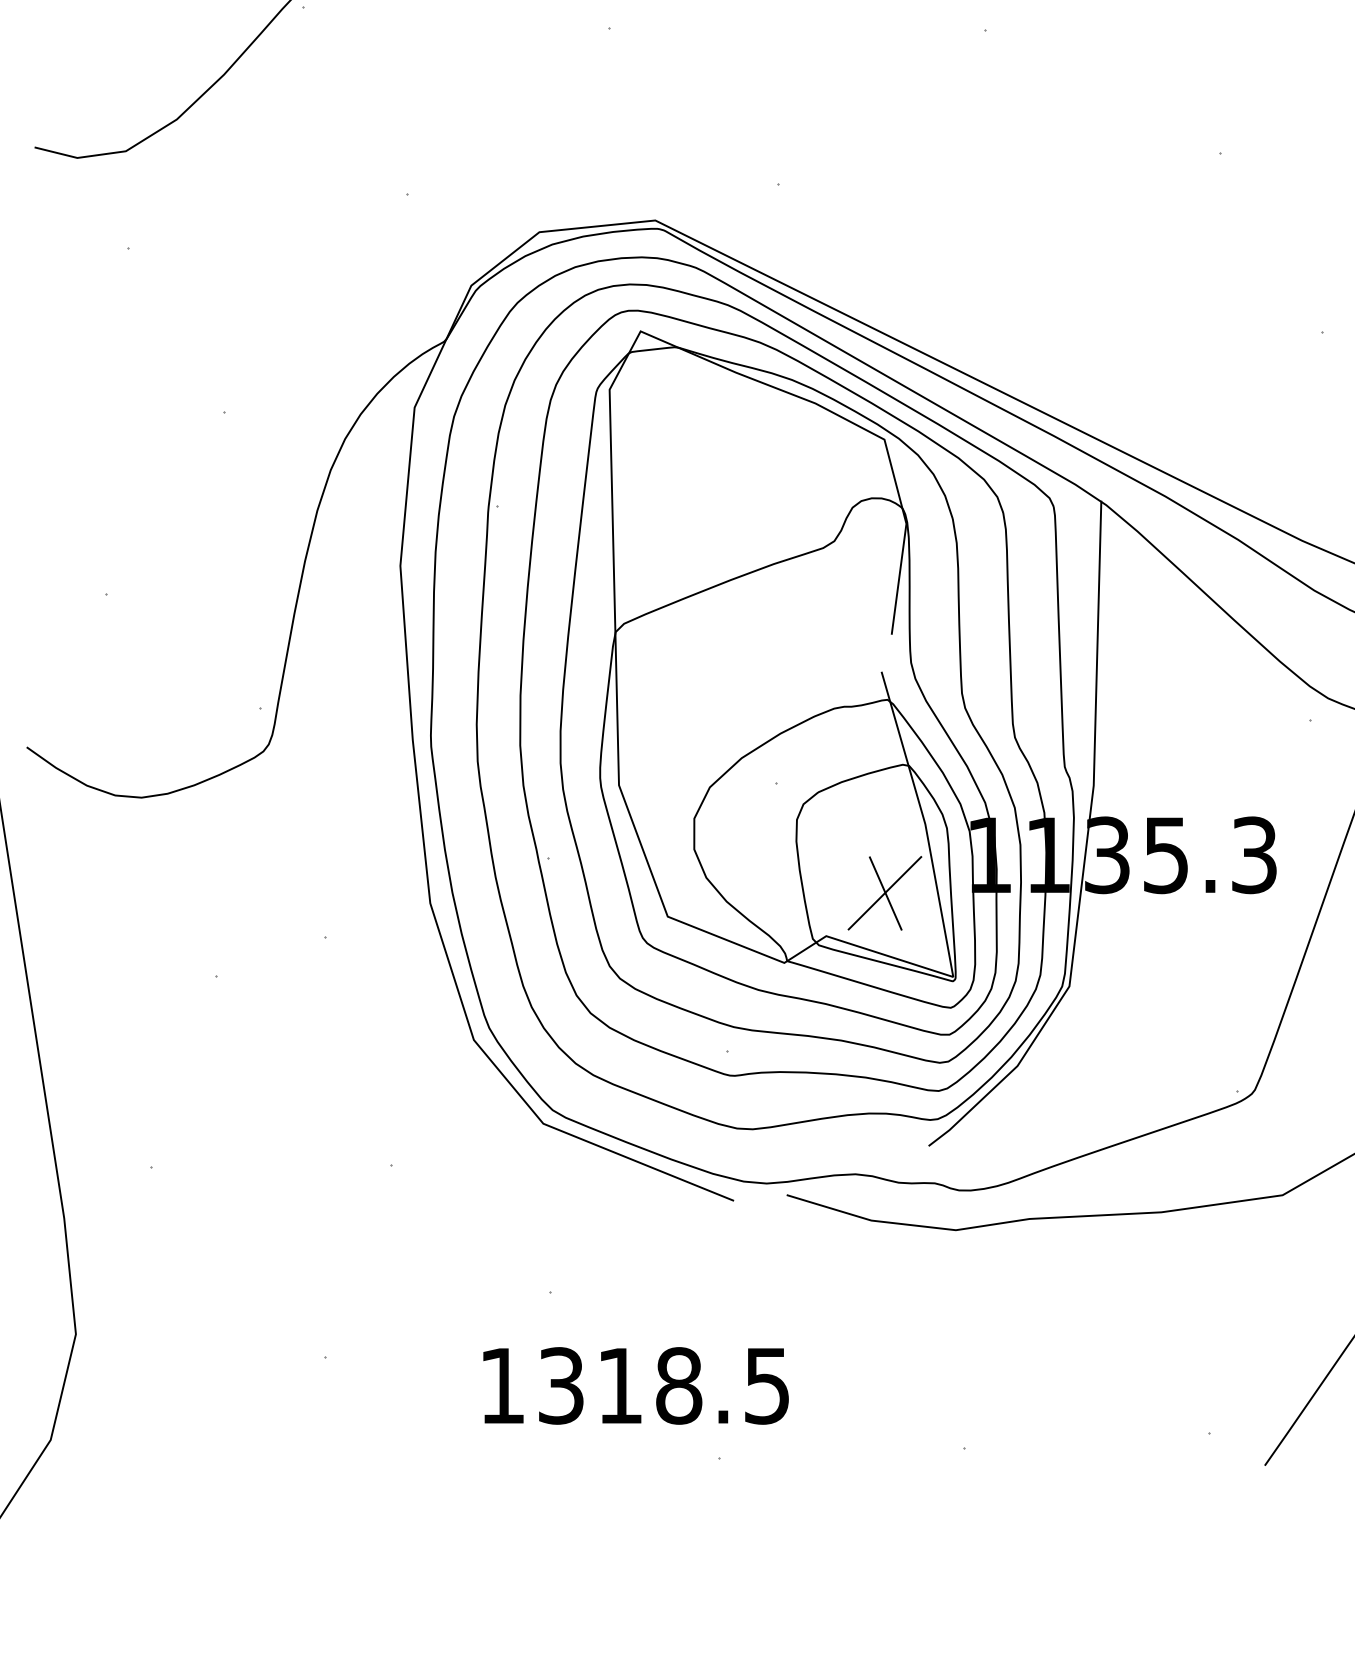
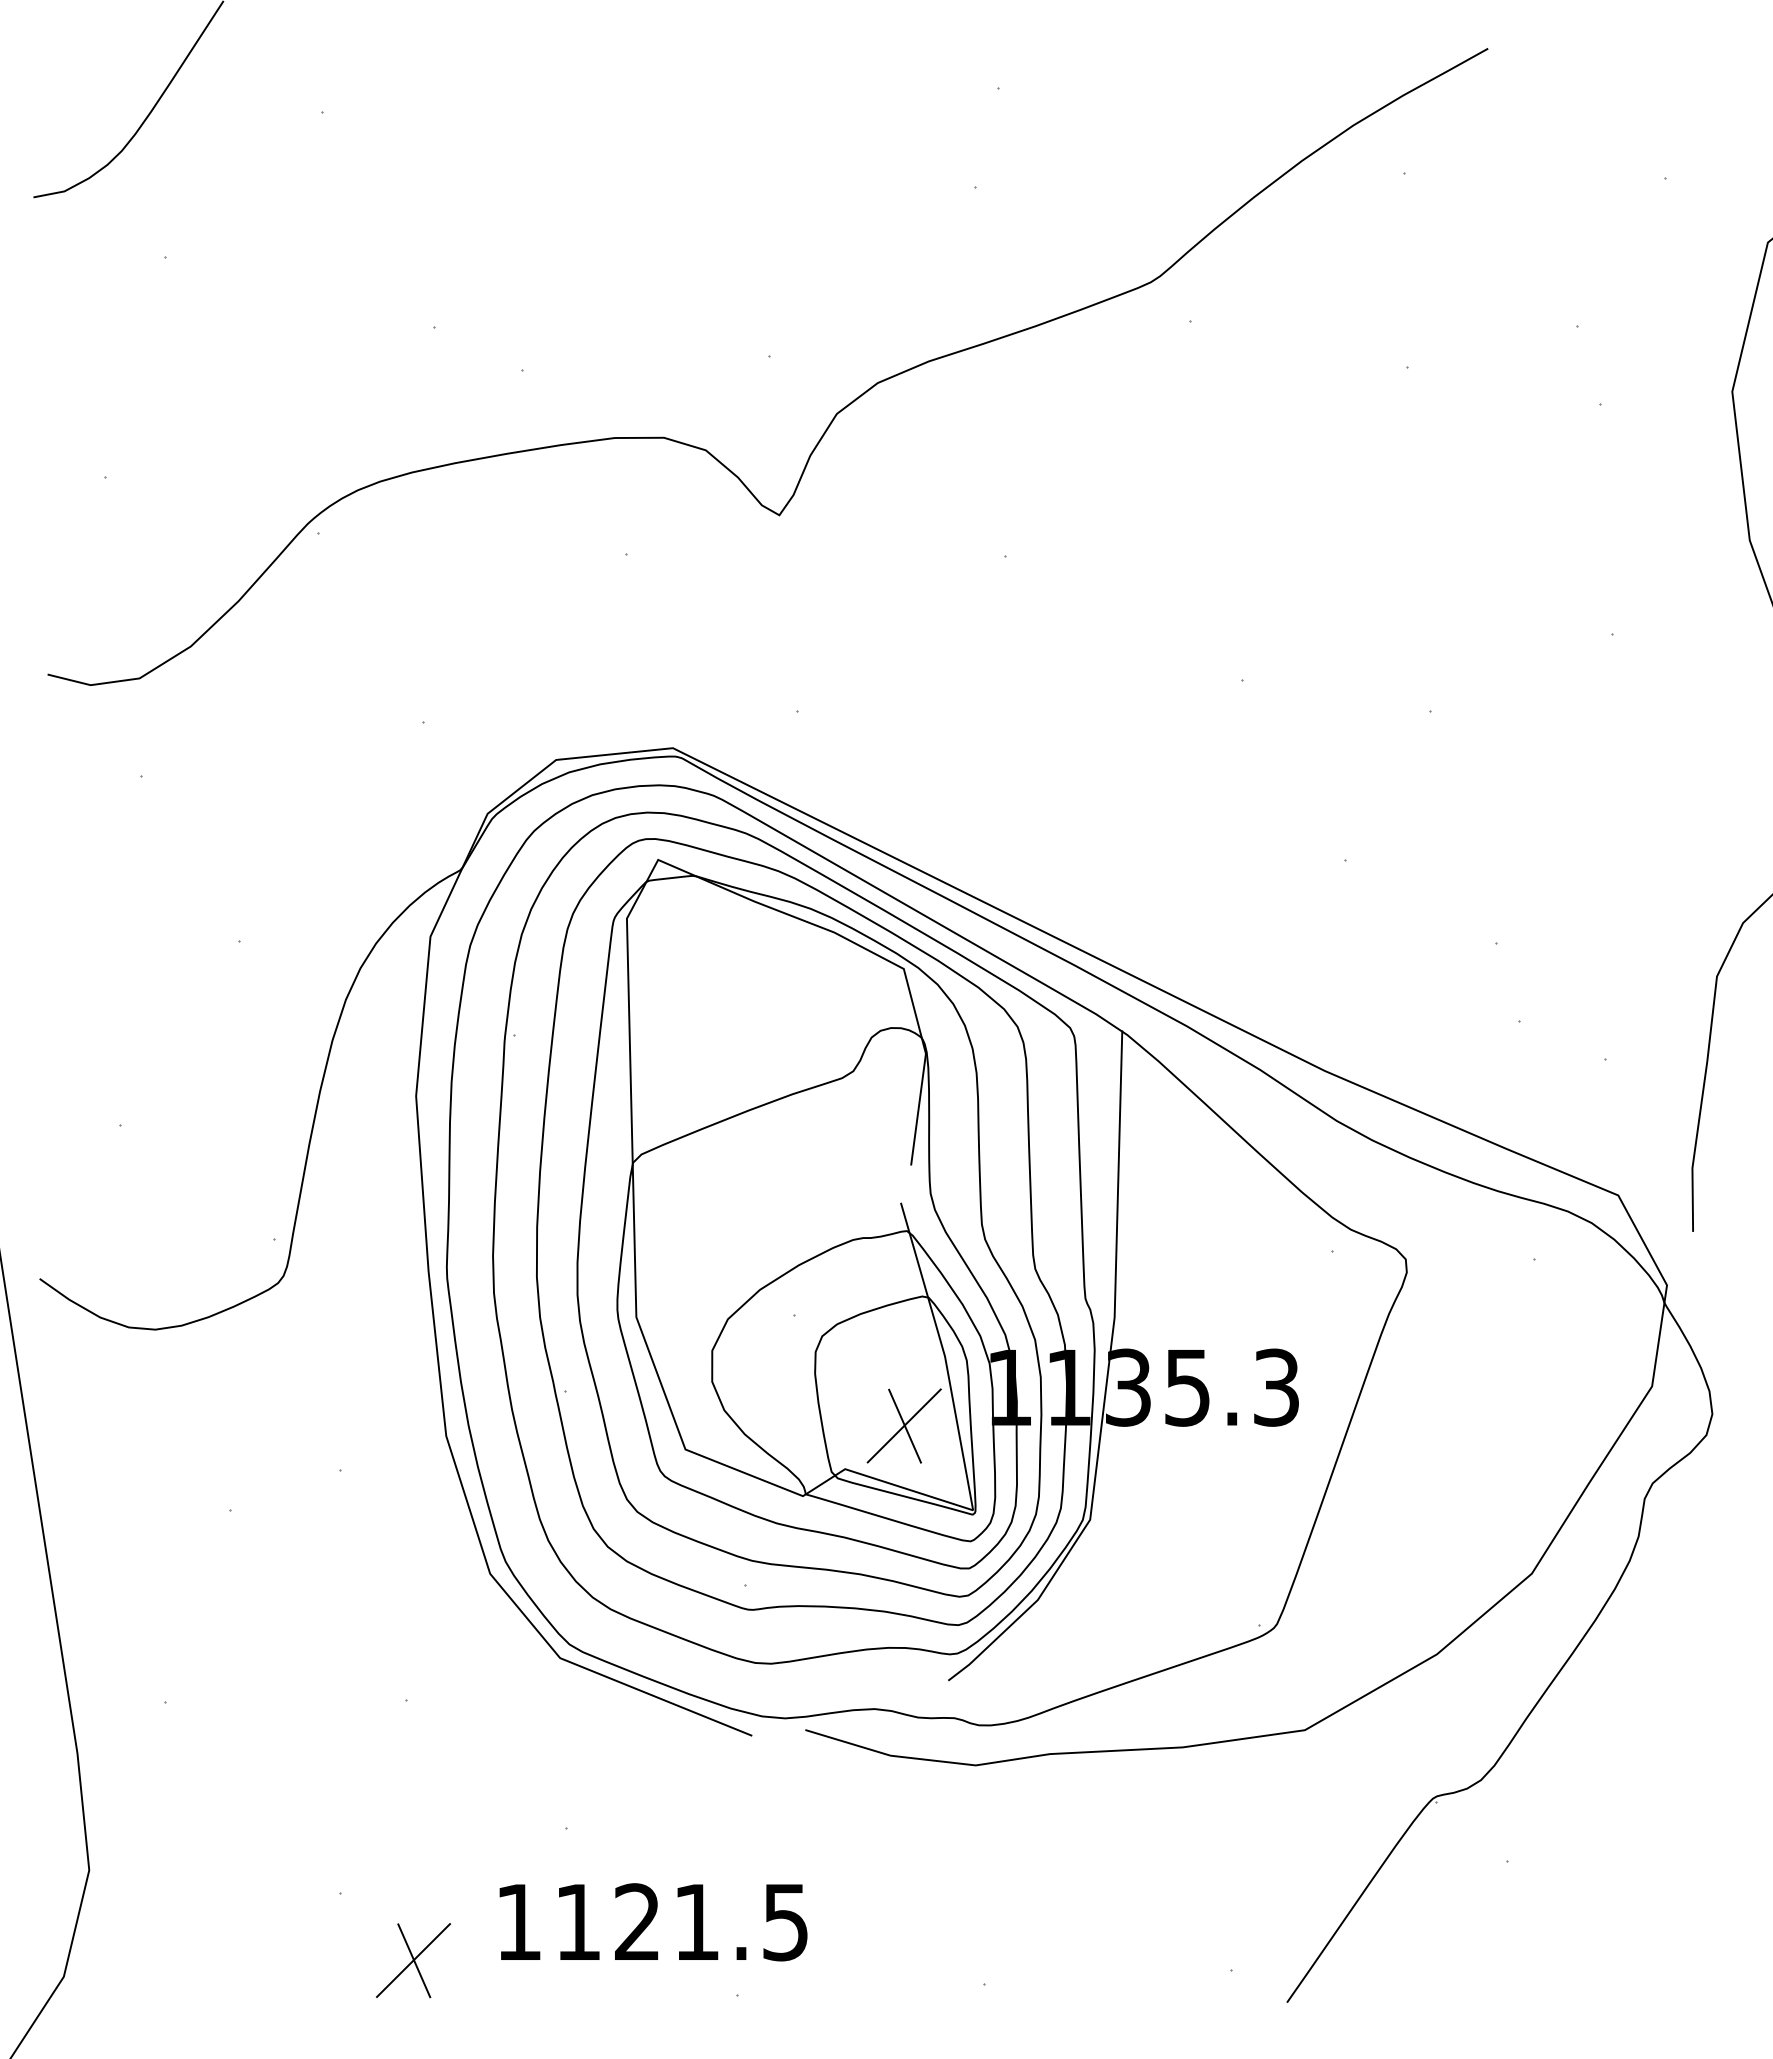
text: (620, 1386) -> (637, 1922), 1318.5 -> 1121.5
part: (397, 1423) -> (413, 1960), added

